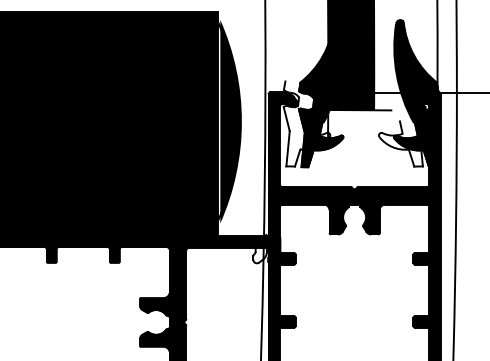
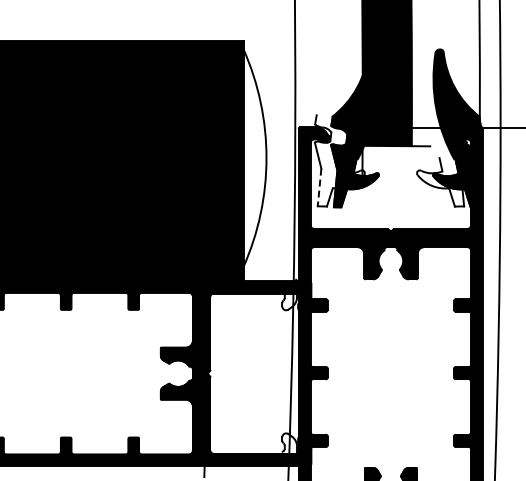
fill: (231, 121) -> (258, 158), removed
line: (288, 148) -> (319, 187), solid -> dashed

